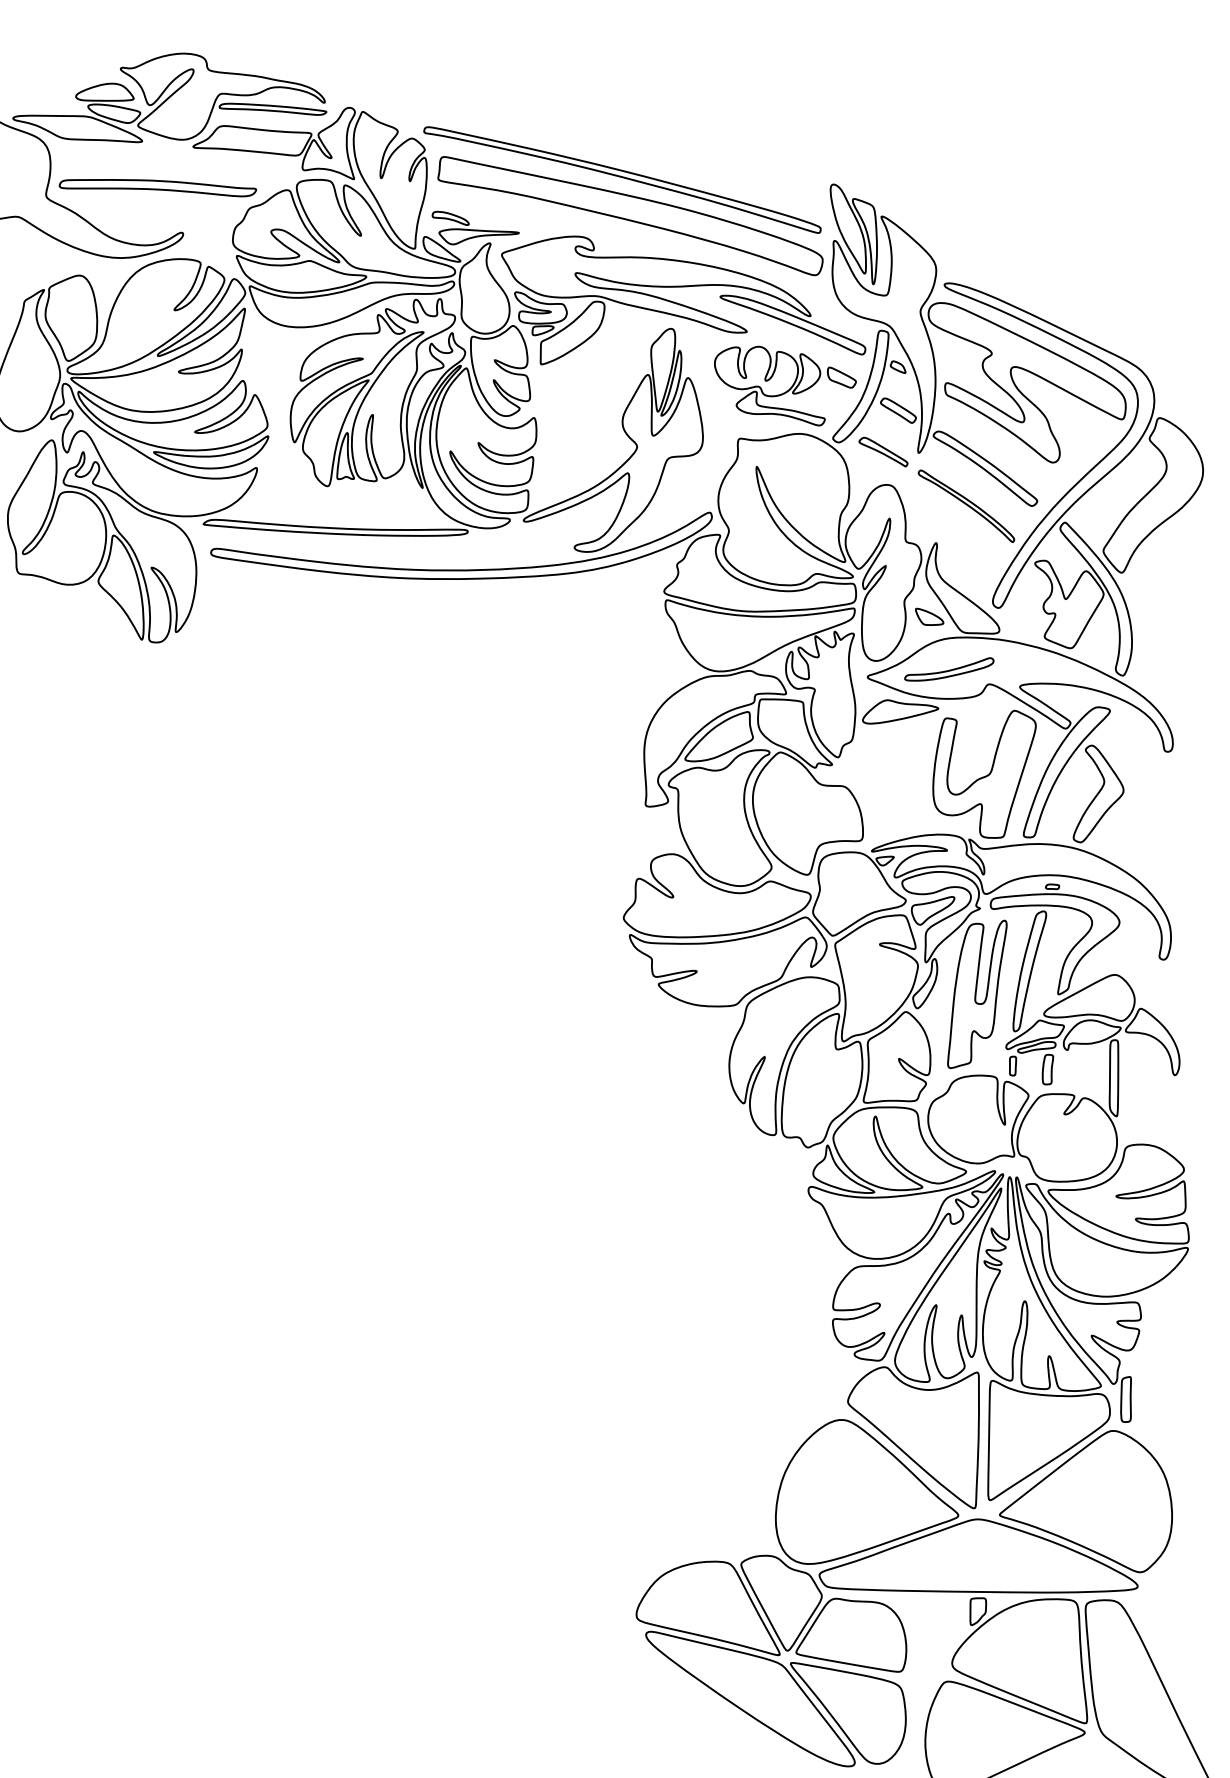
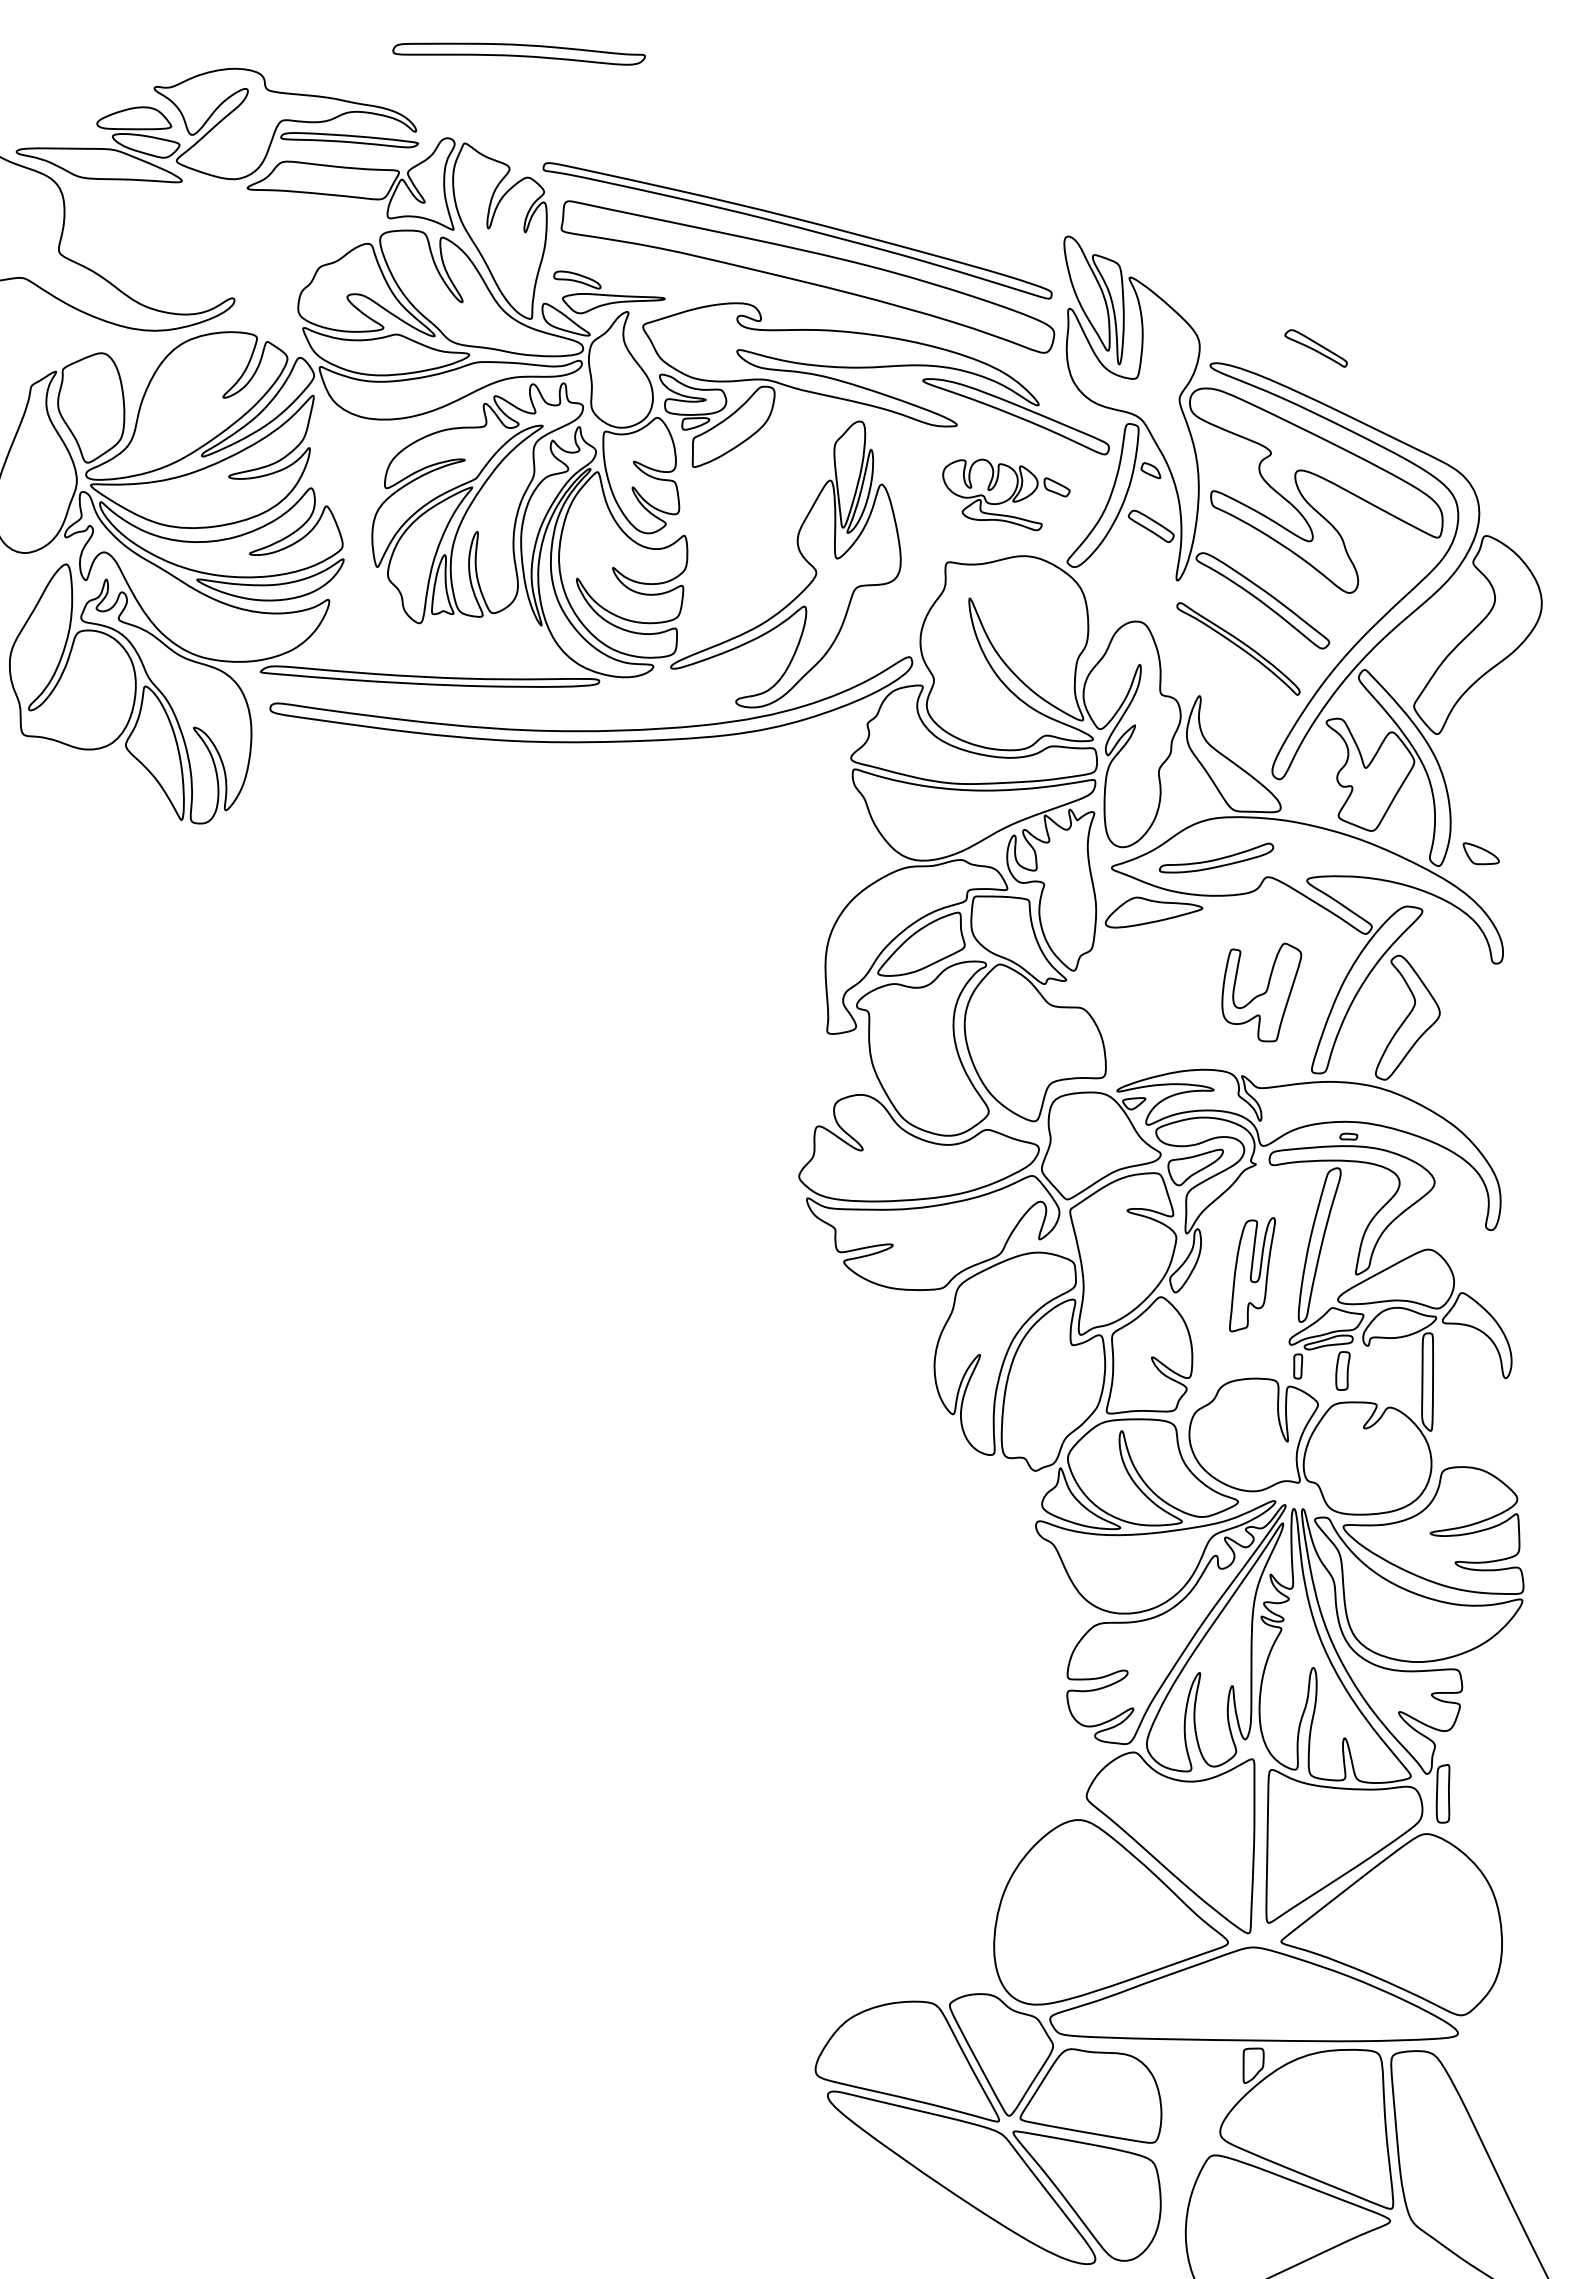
part: (157, 187) -> (518, 53), moved
part: (785, 385) -> (1006, 494), size x0.7
part: (882, 452) -> (1315, 348), moved
part: (929, 616) -> (1480, 853), moved
part: (984, 774) -> (1261, 992), size x0.6
part: (977, 994) -> (1252, 1274), size x0.6

